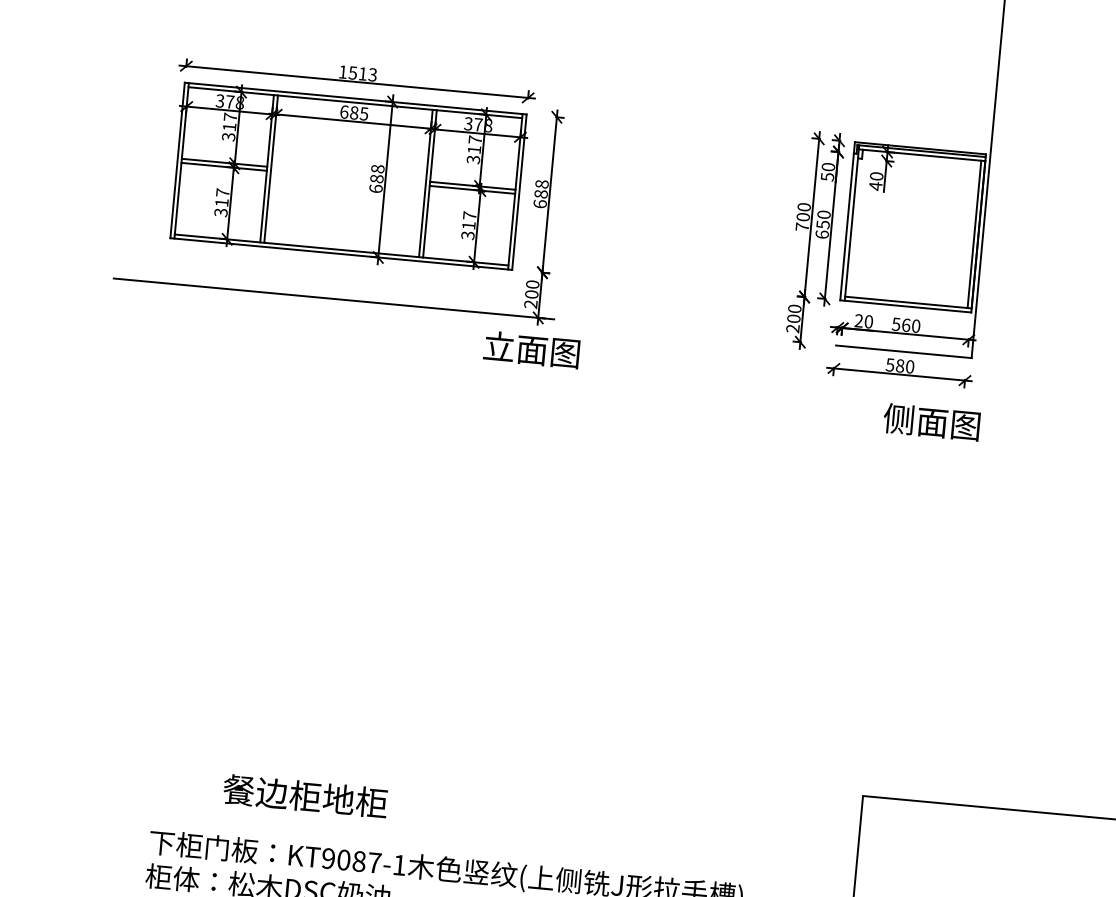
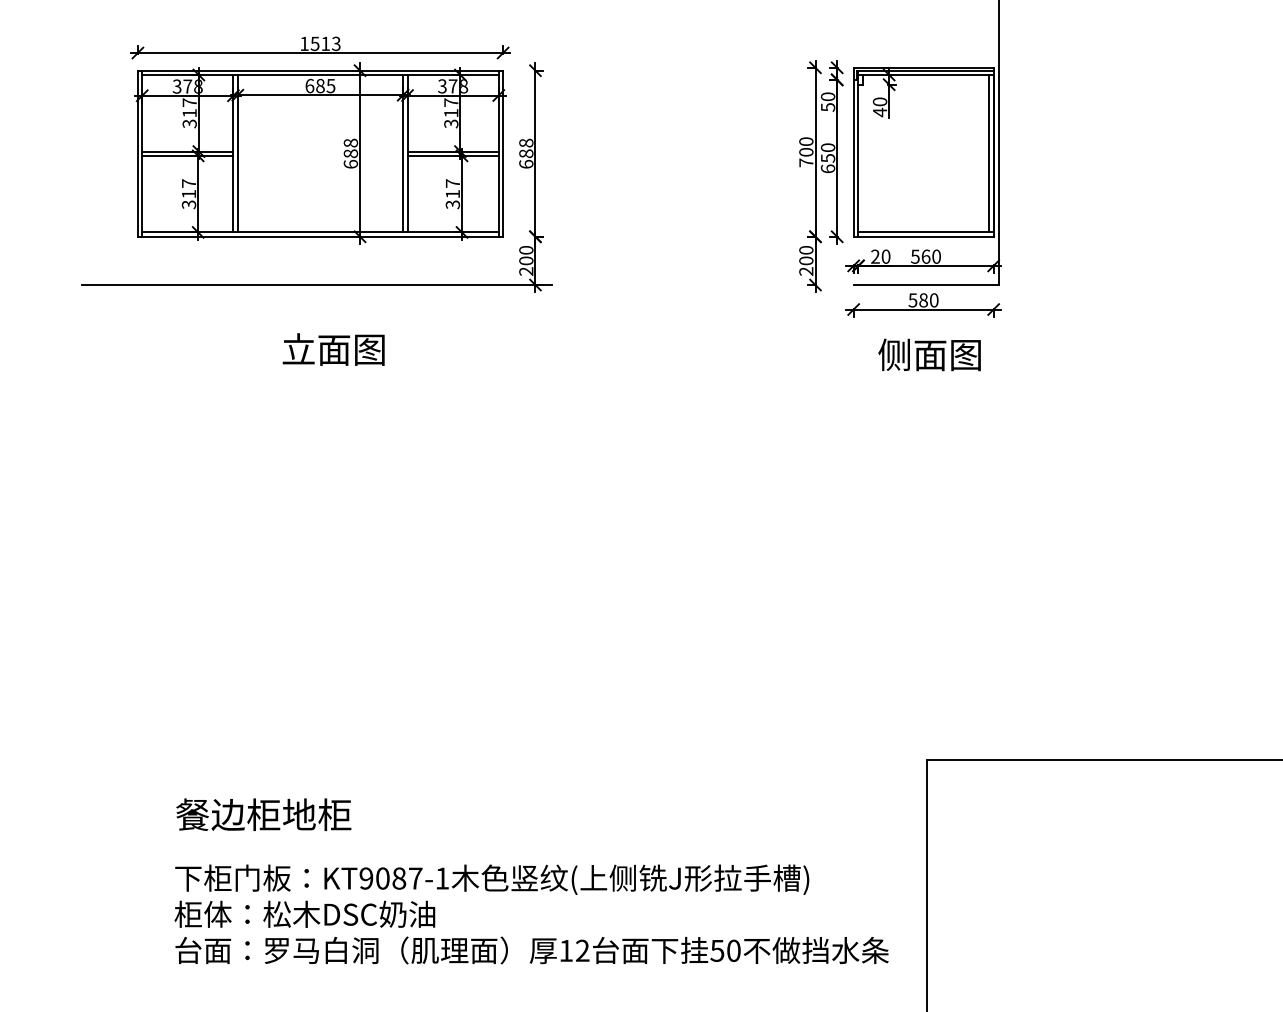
text: (531, 349) -> (333, 349), moved
text: (931, 421) -> (929, 354), moved
text: (305, 796) -> (263, 814), moved

